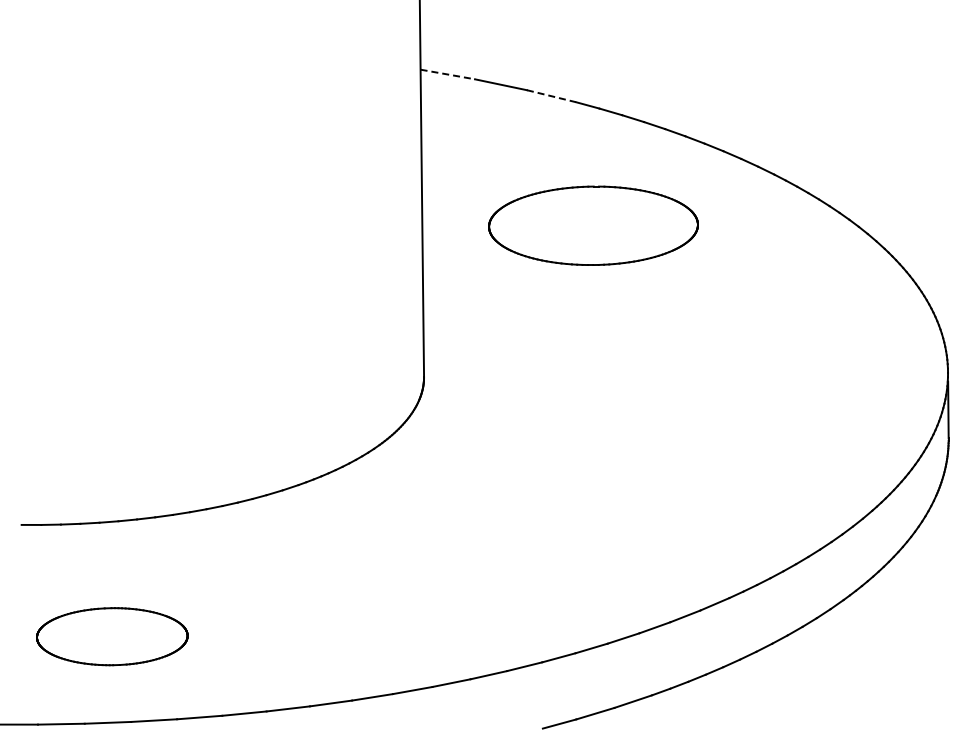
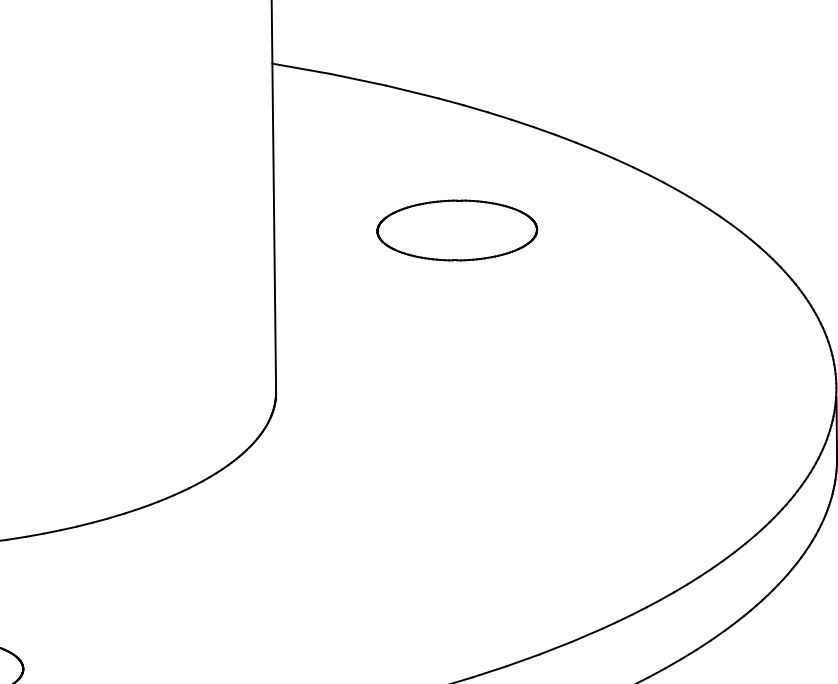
line: (447, 74) -> (301, 68), dashed -> solid
line: (551, 96) -> (412, 92), dashed -> solid
part: (593, 225) -> (457, 230), size x0.71

